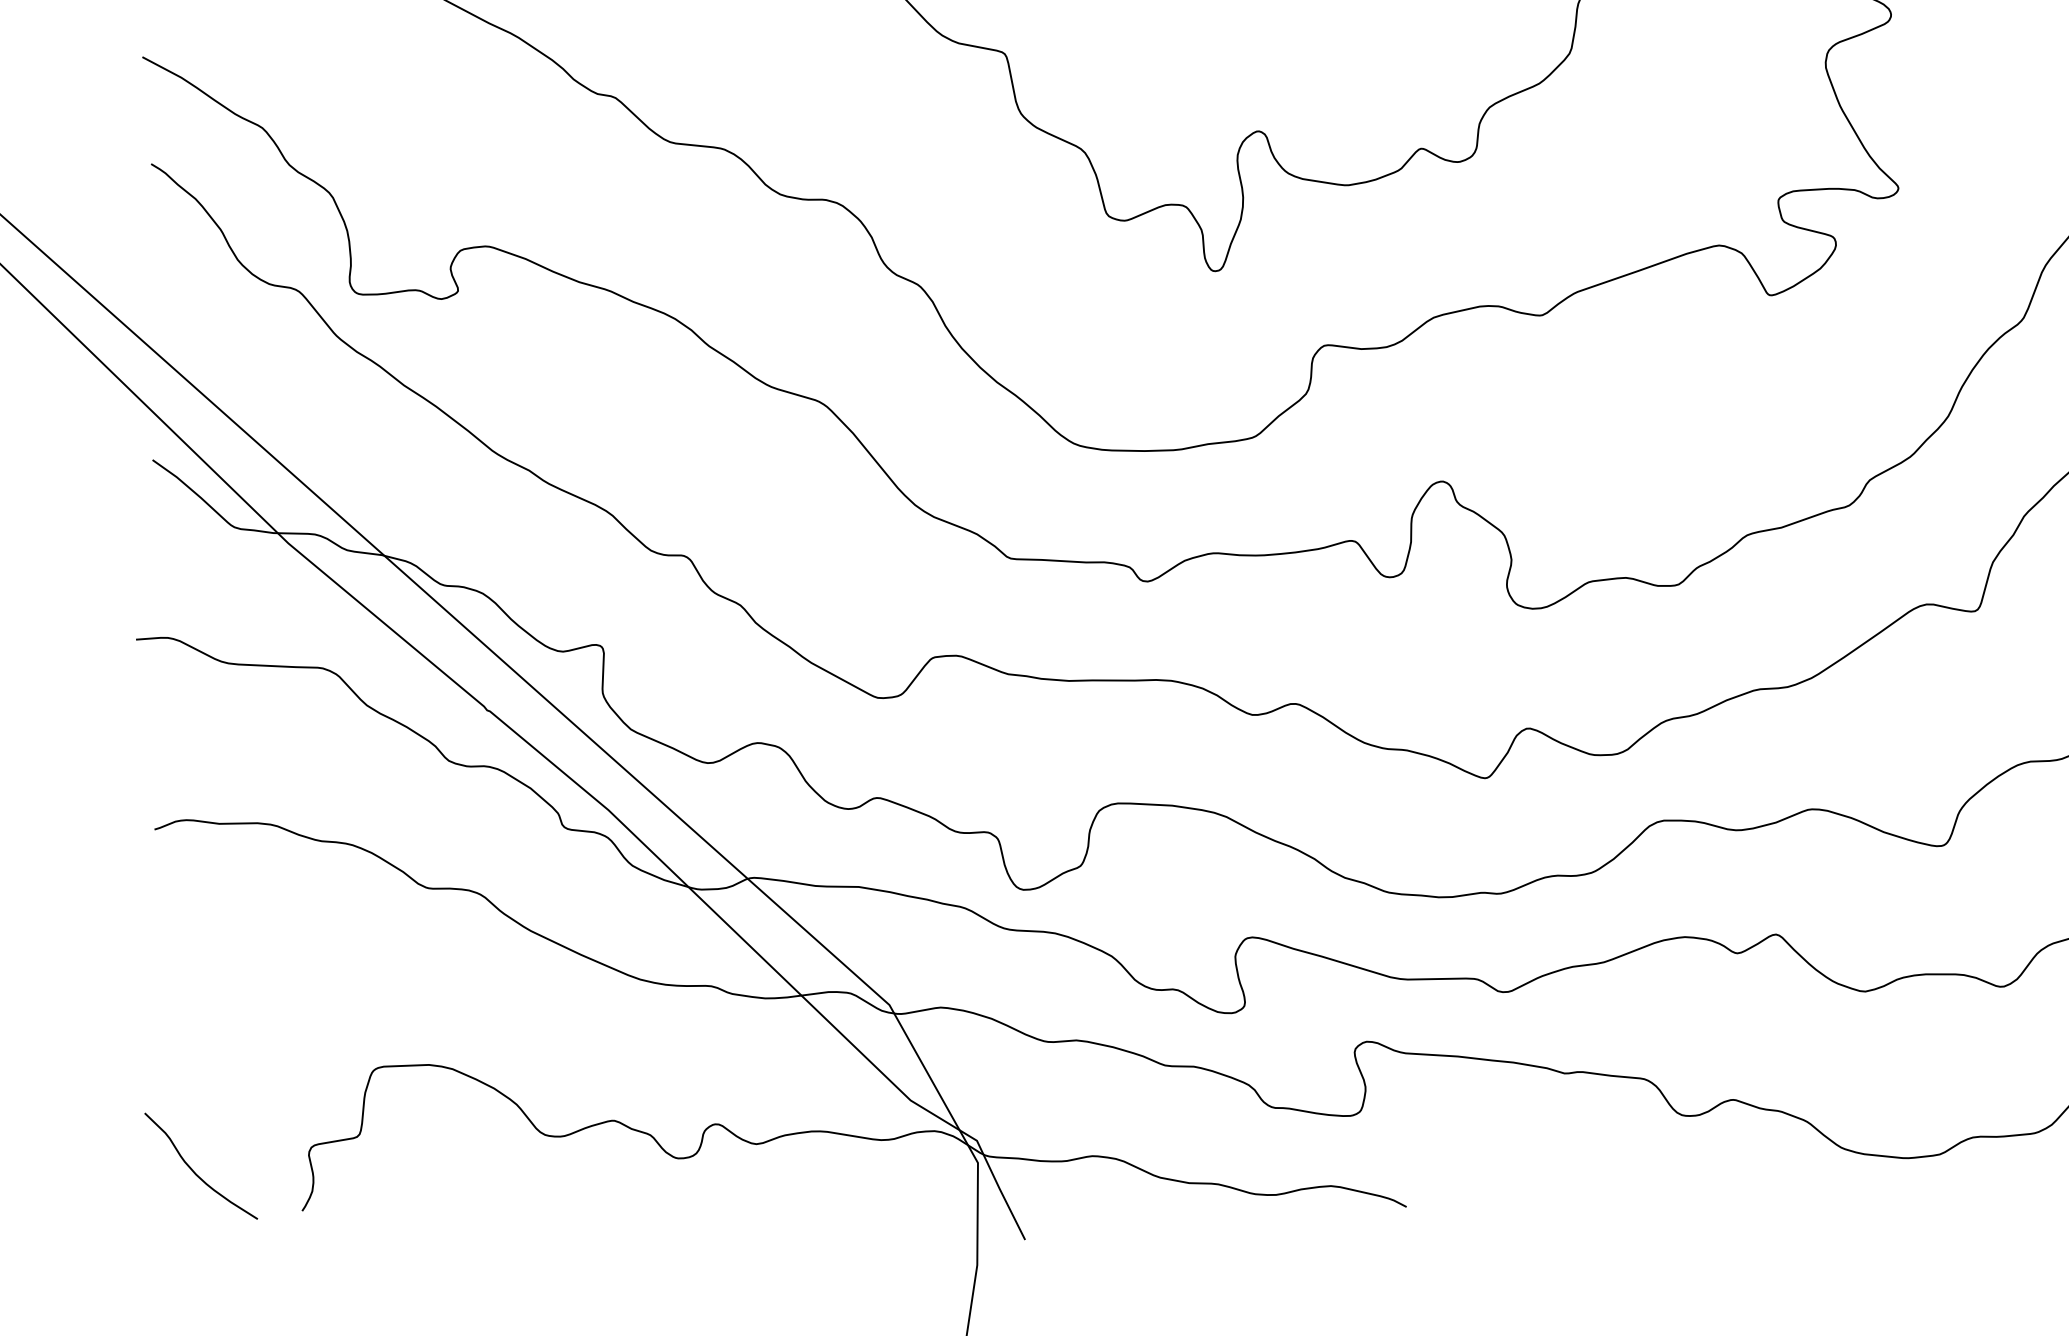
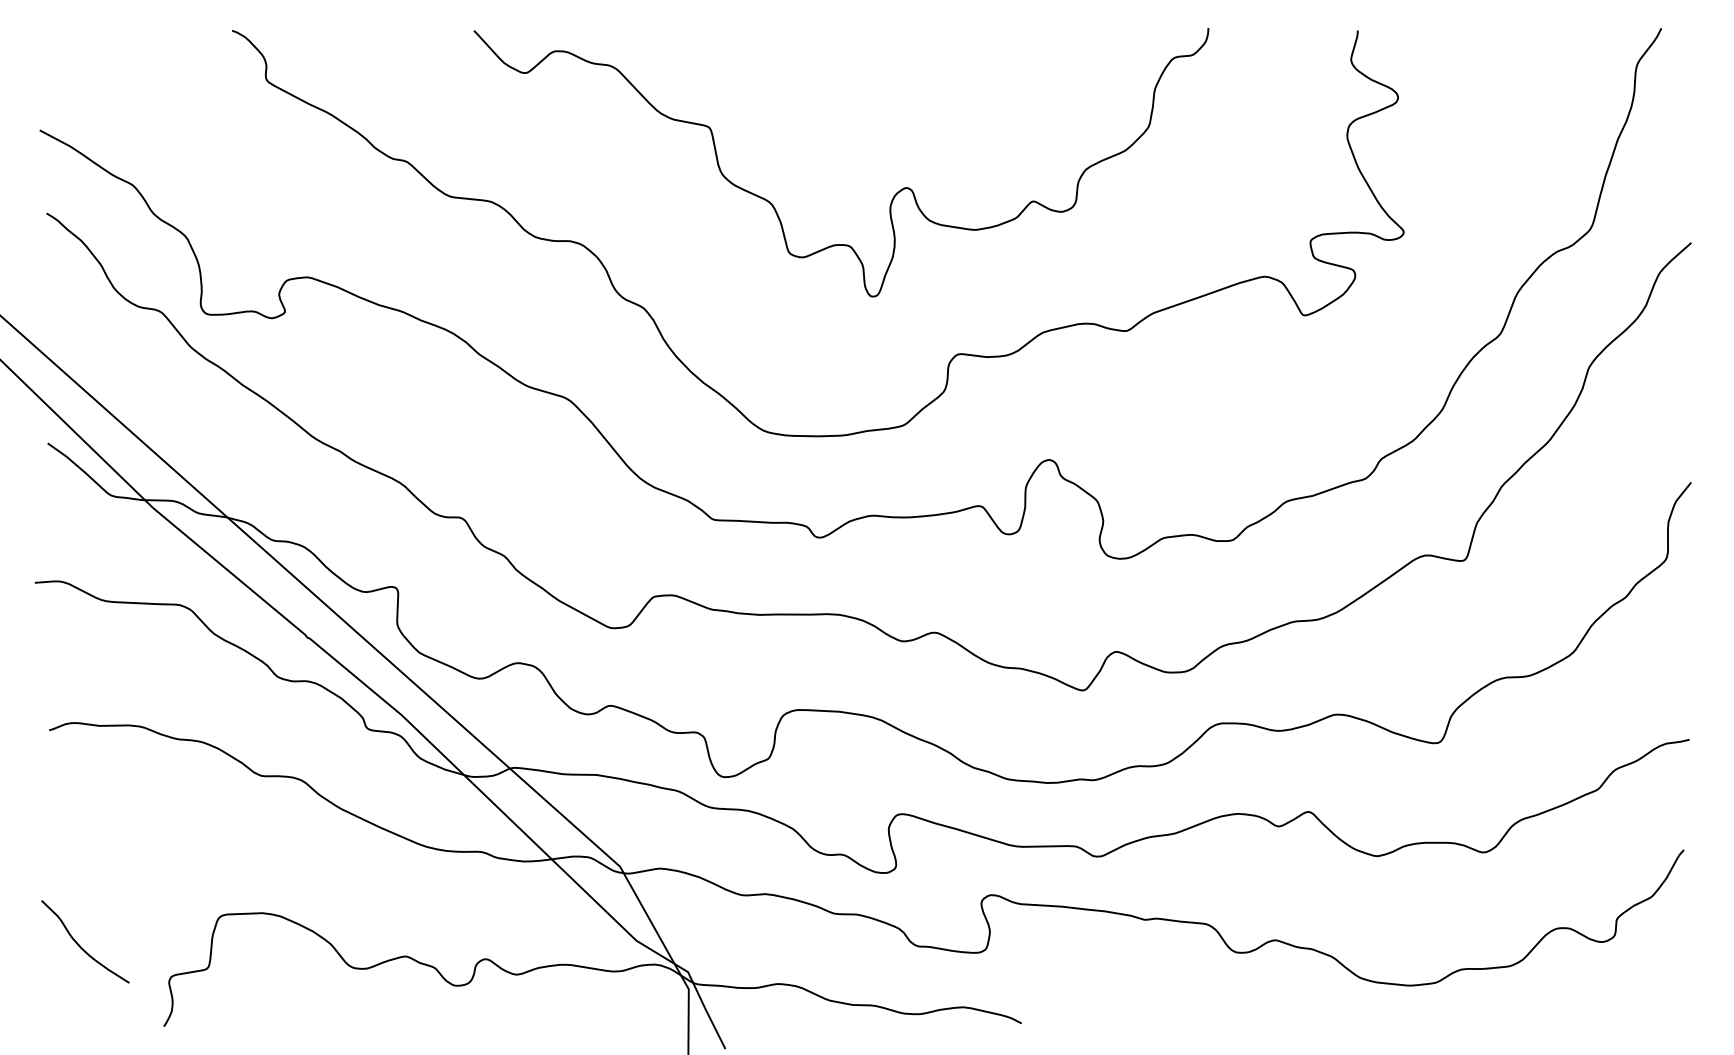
curve: (194, 1170) -> (80, 945), moved

